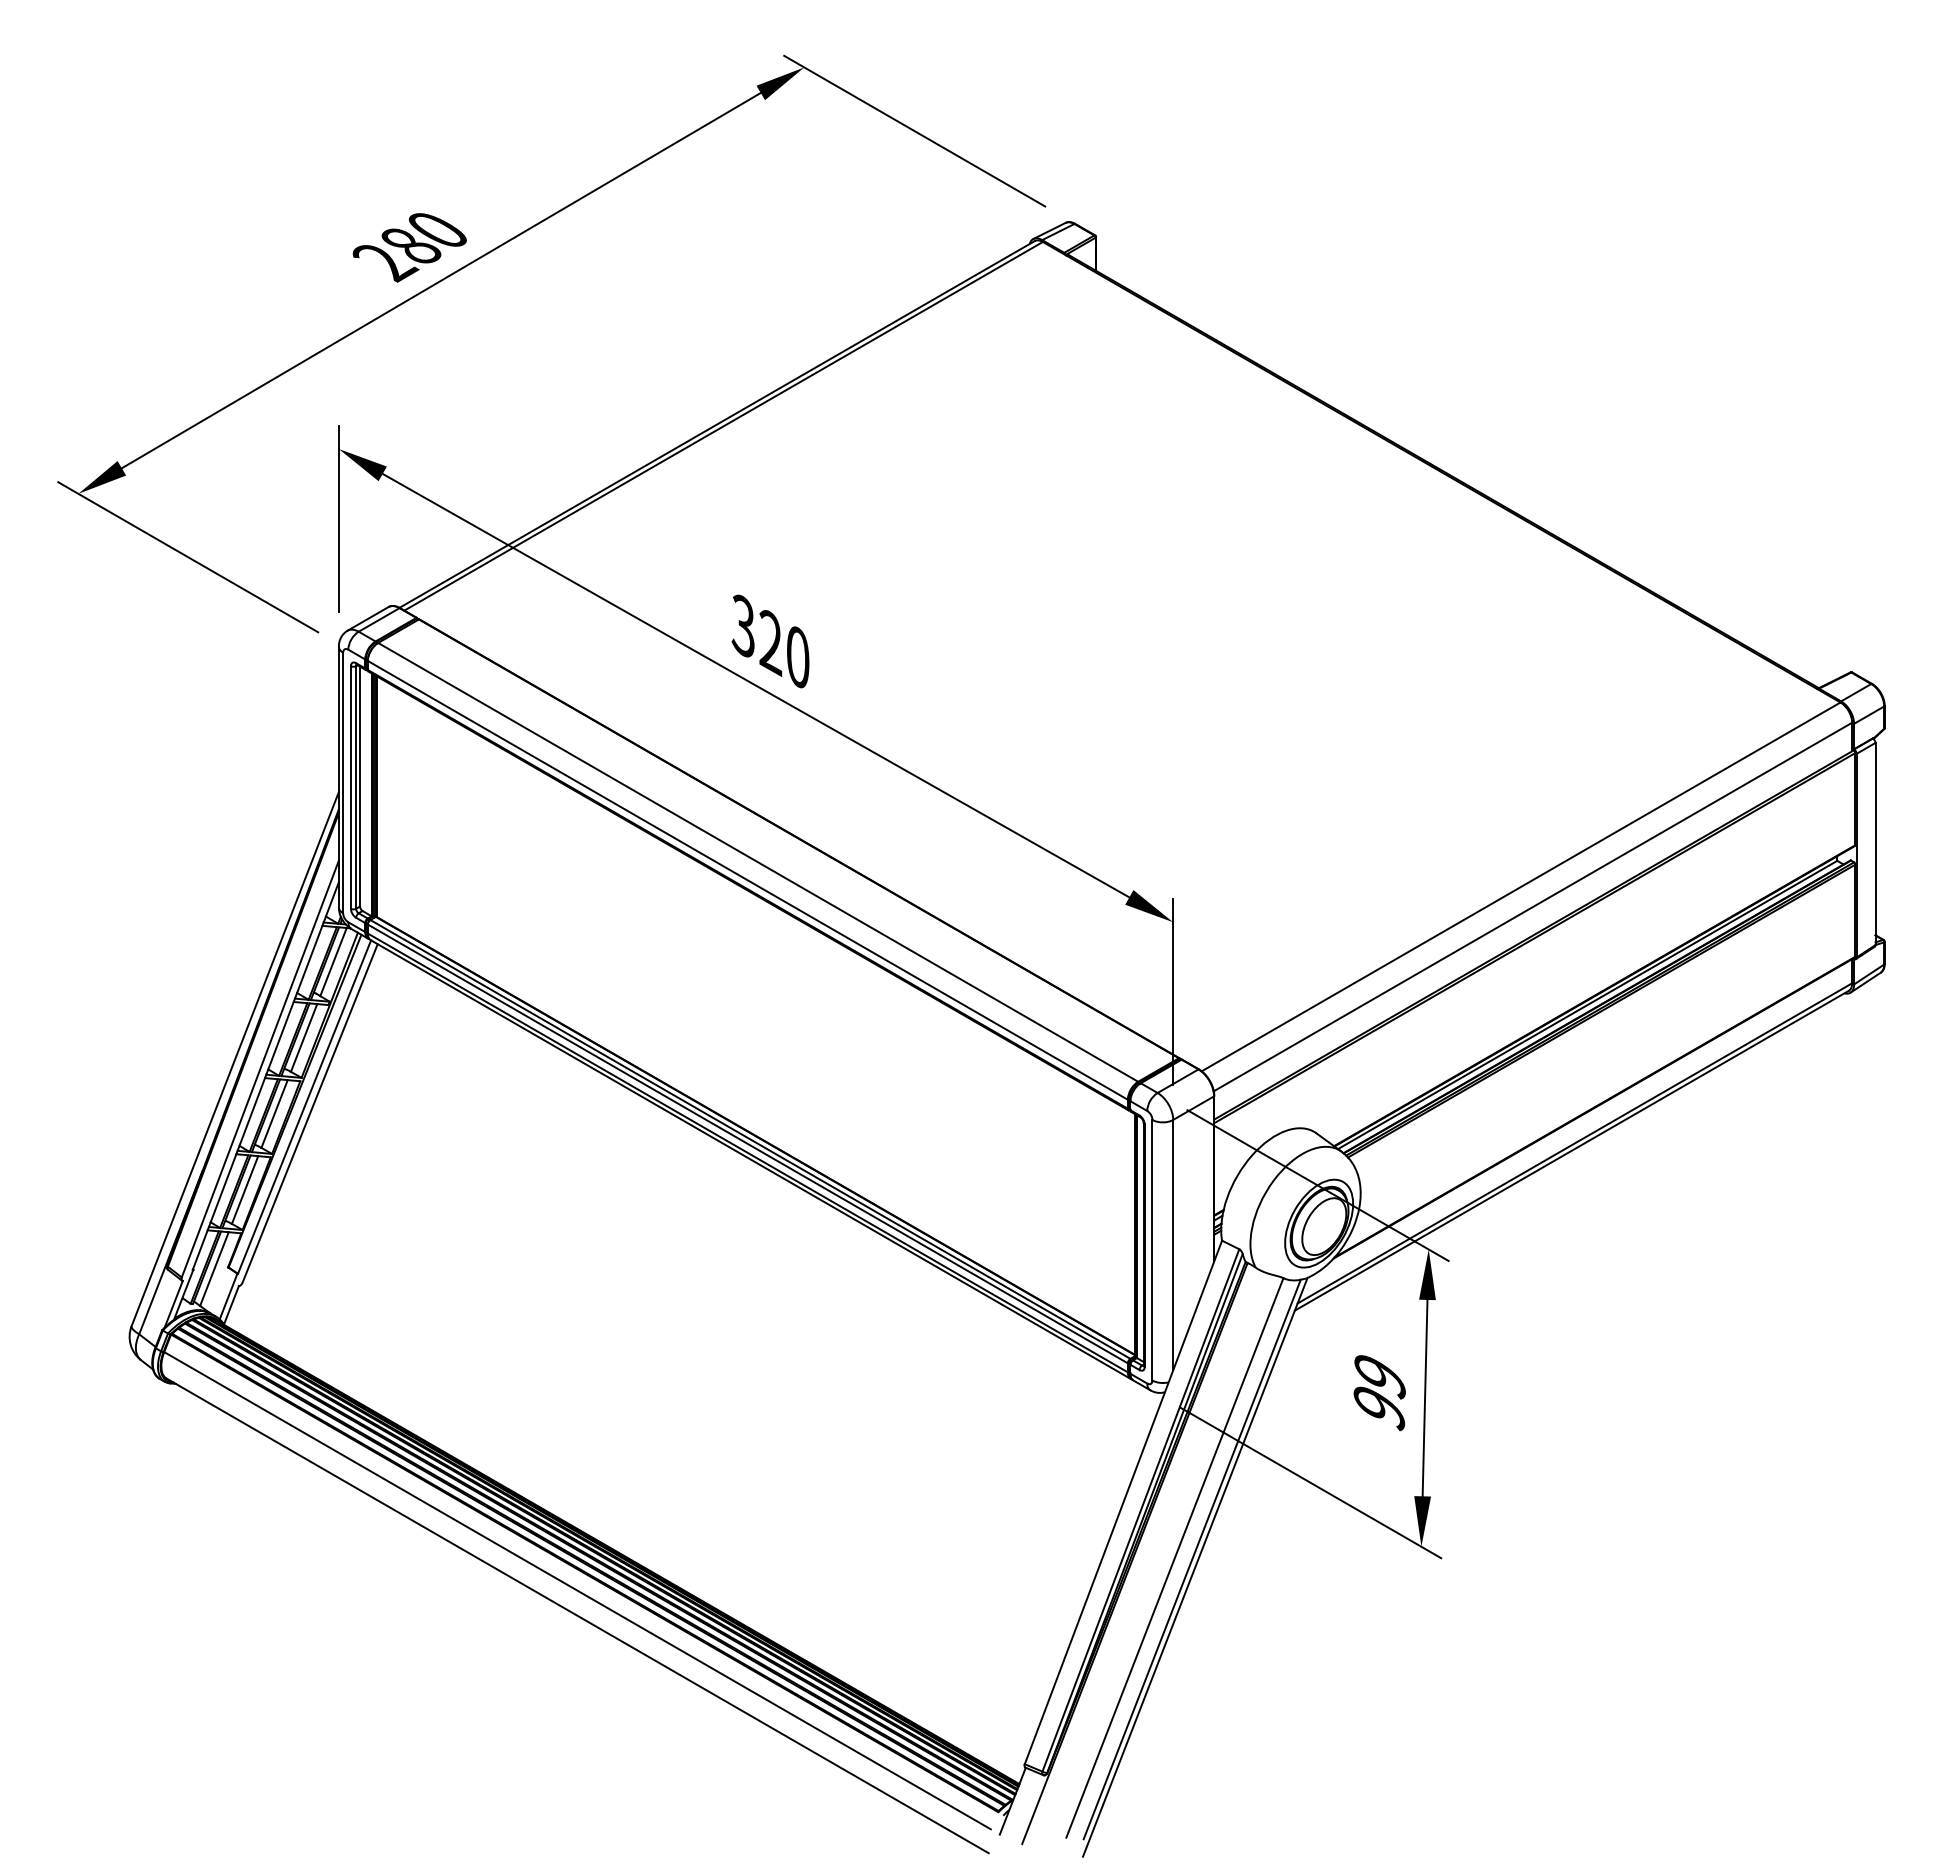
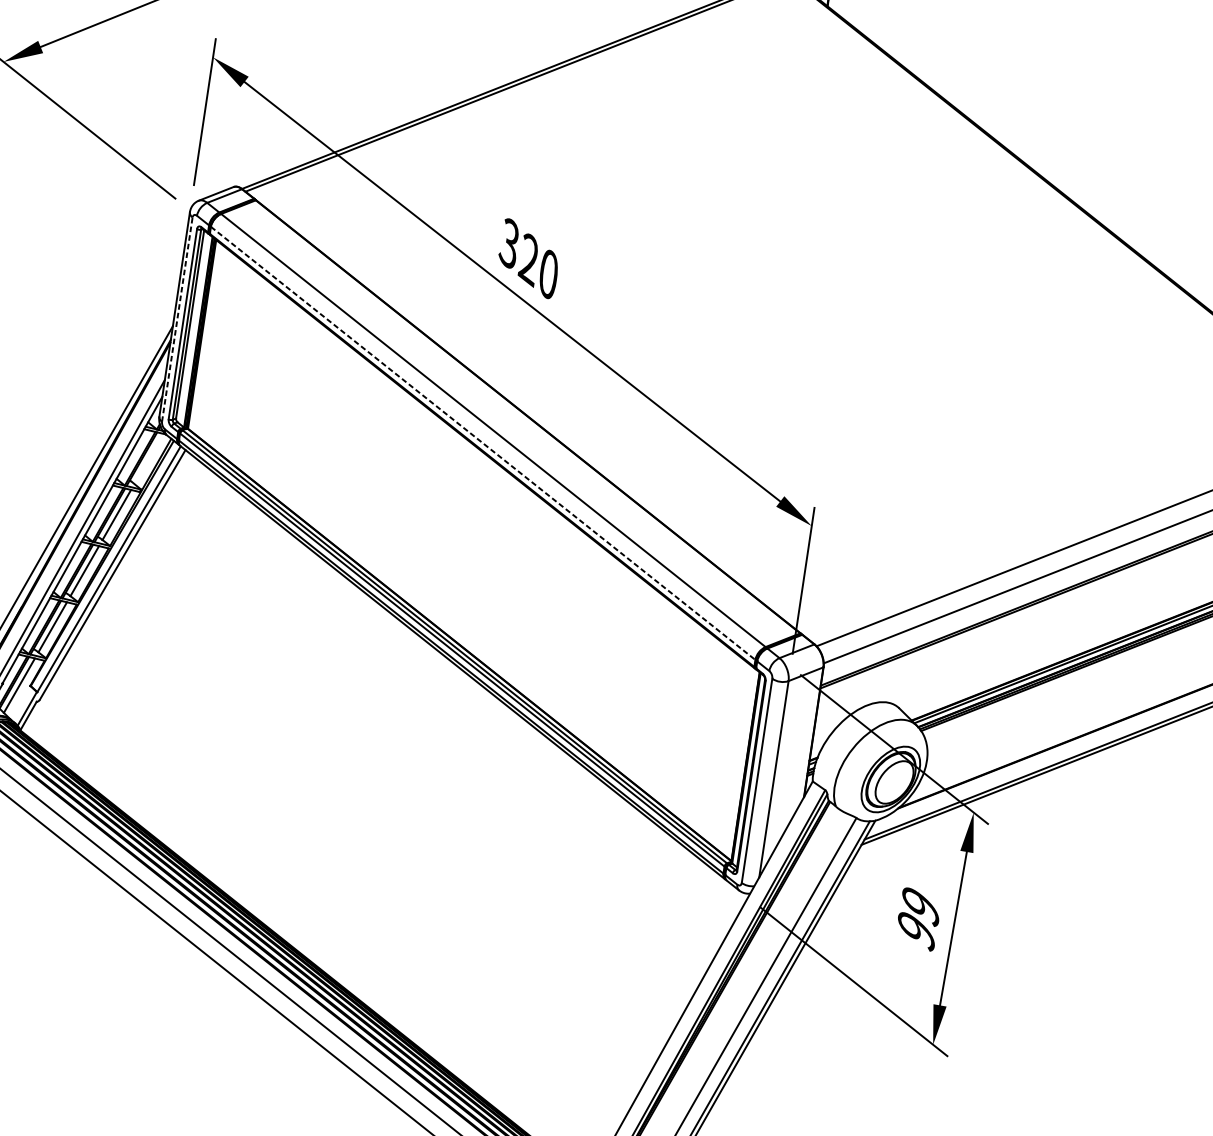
line: (343, 782) -> (177, 319), solid -> dashed
line: (747, 880) -> (482, 443), solid -> dashed
line: (333, 962) -> (148, 459), removed

